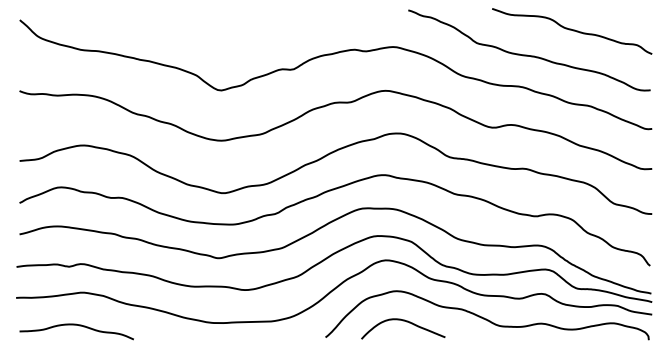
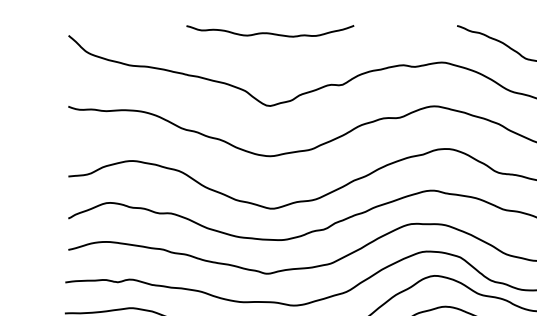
curve: (221, 17) -> (270, 33), added

